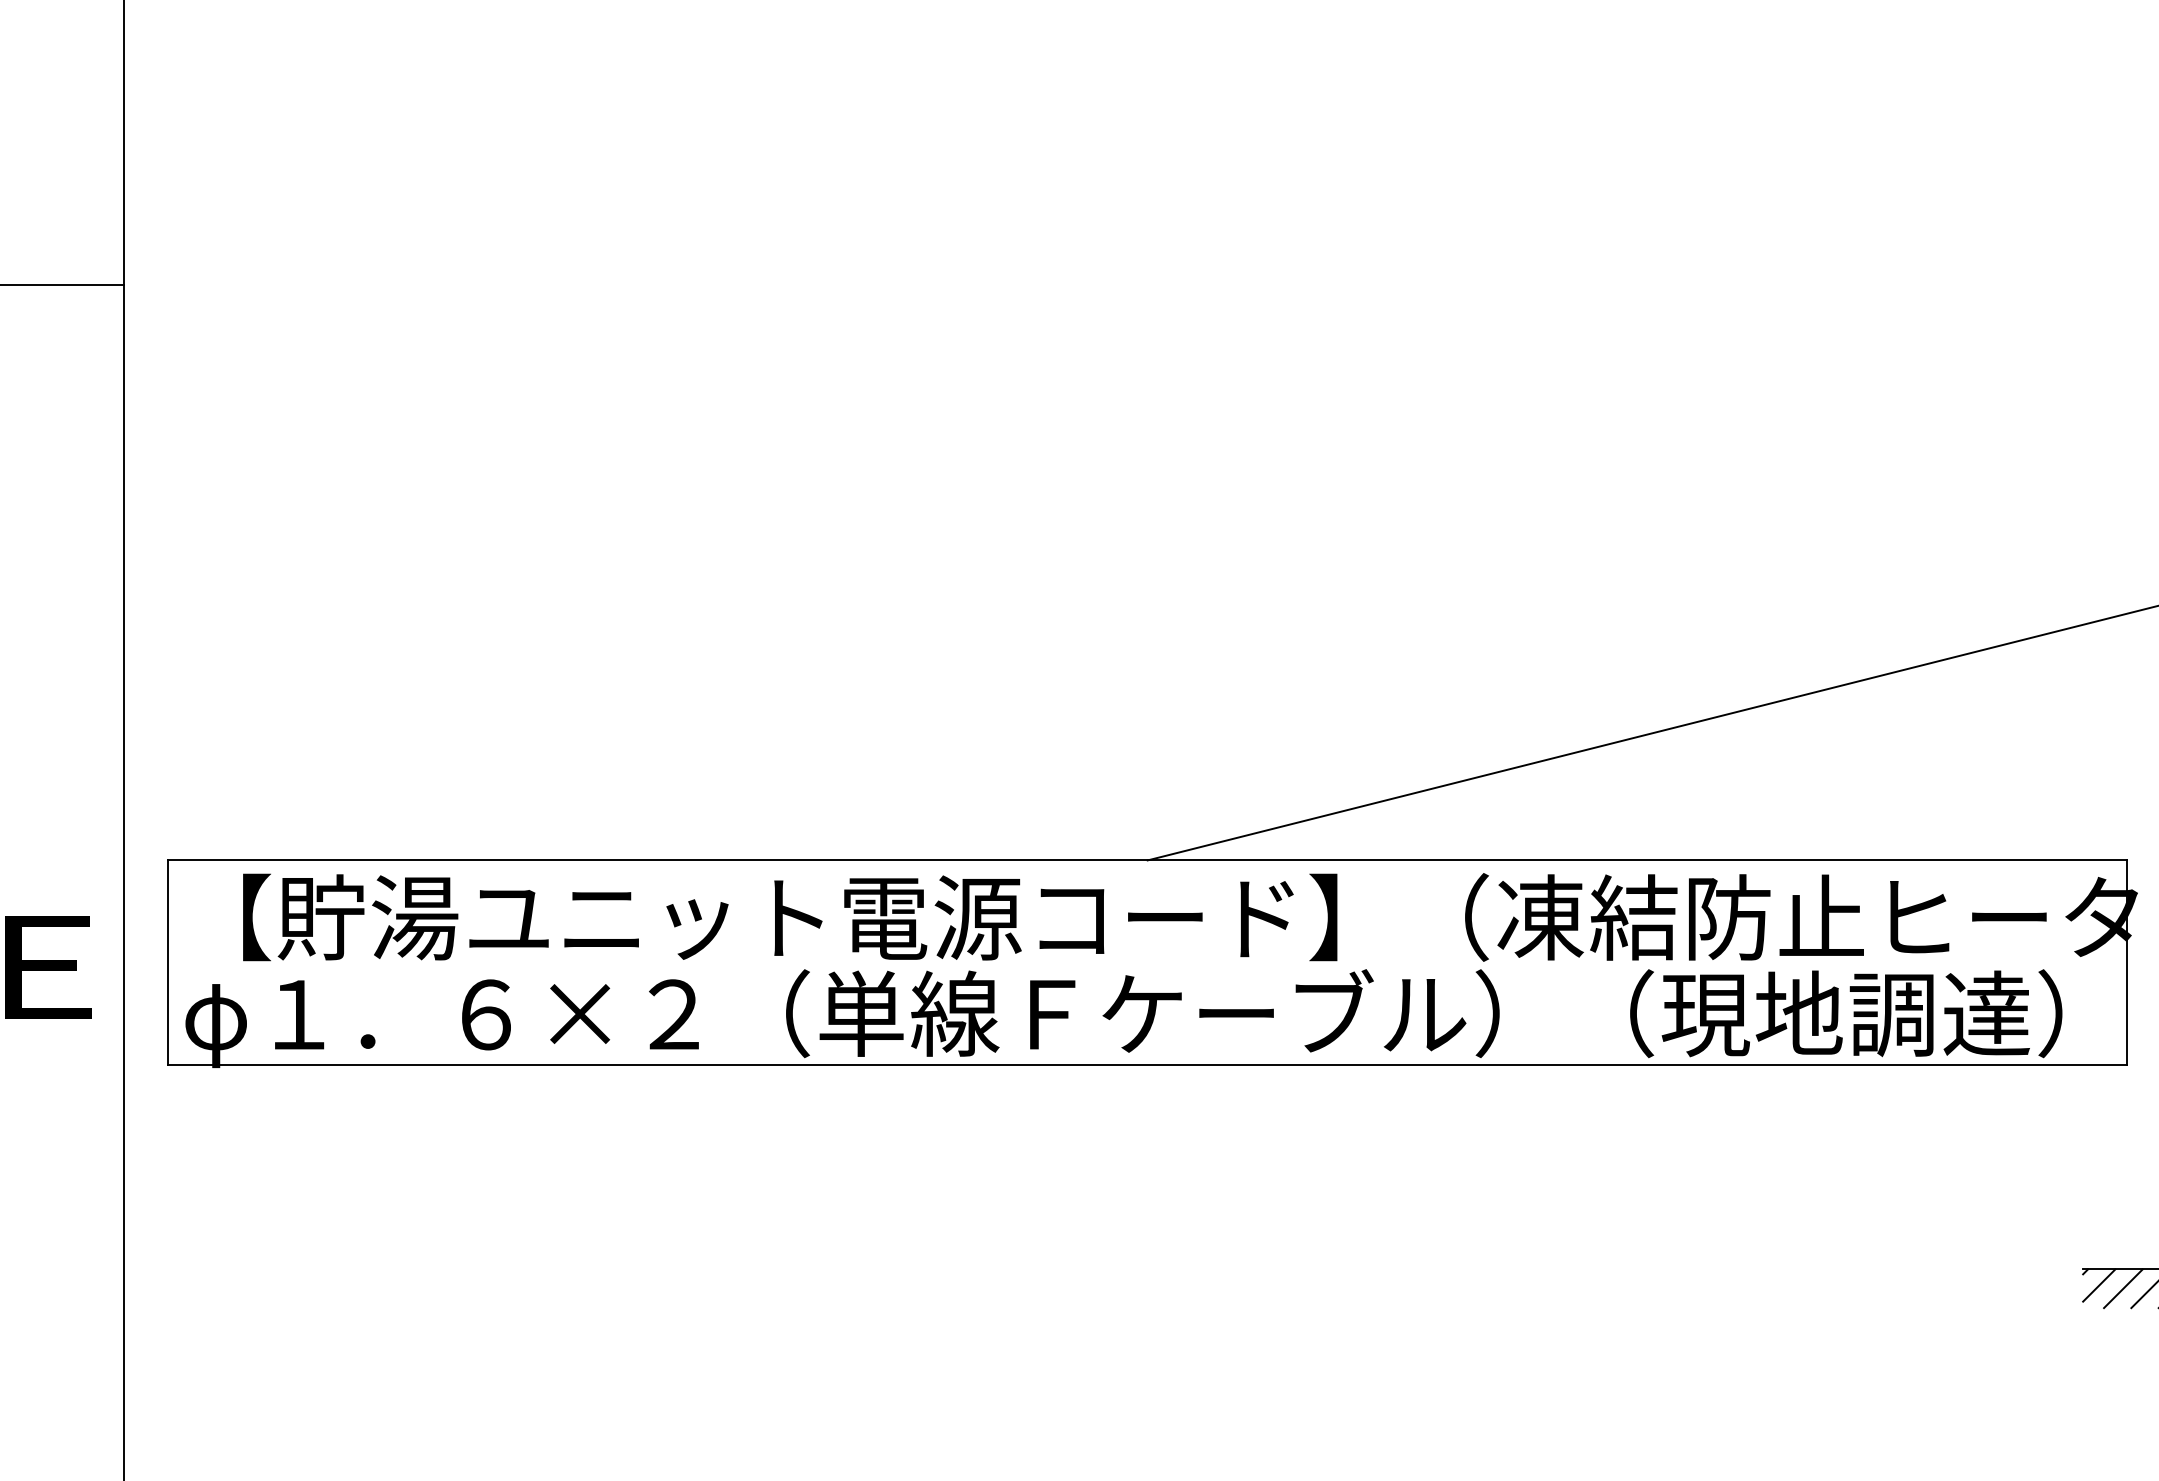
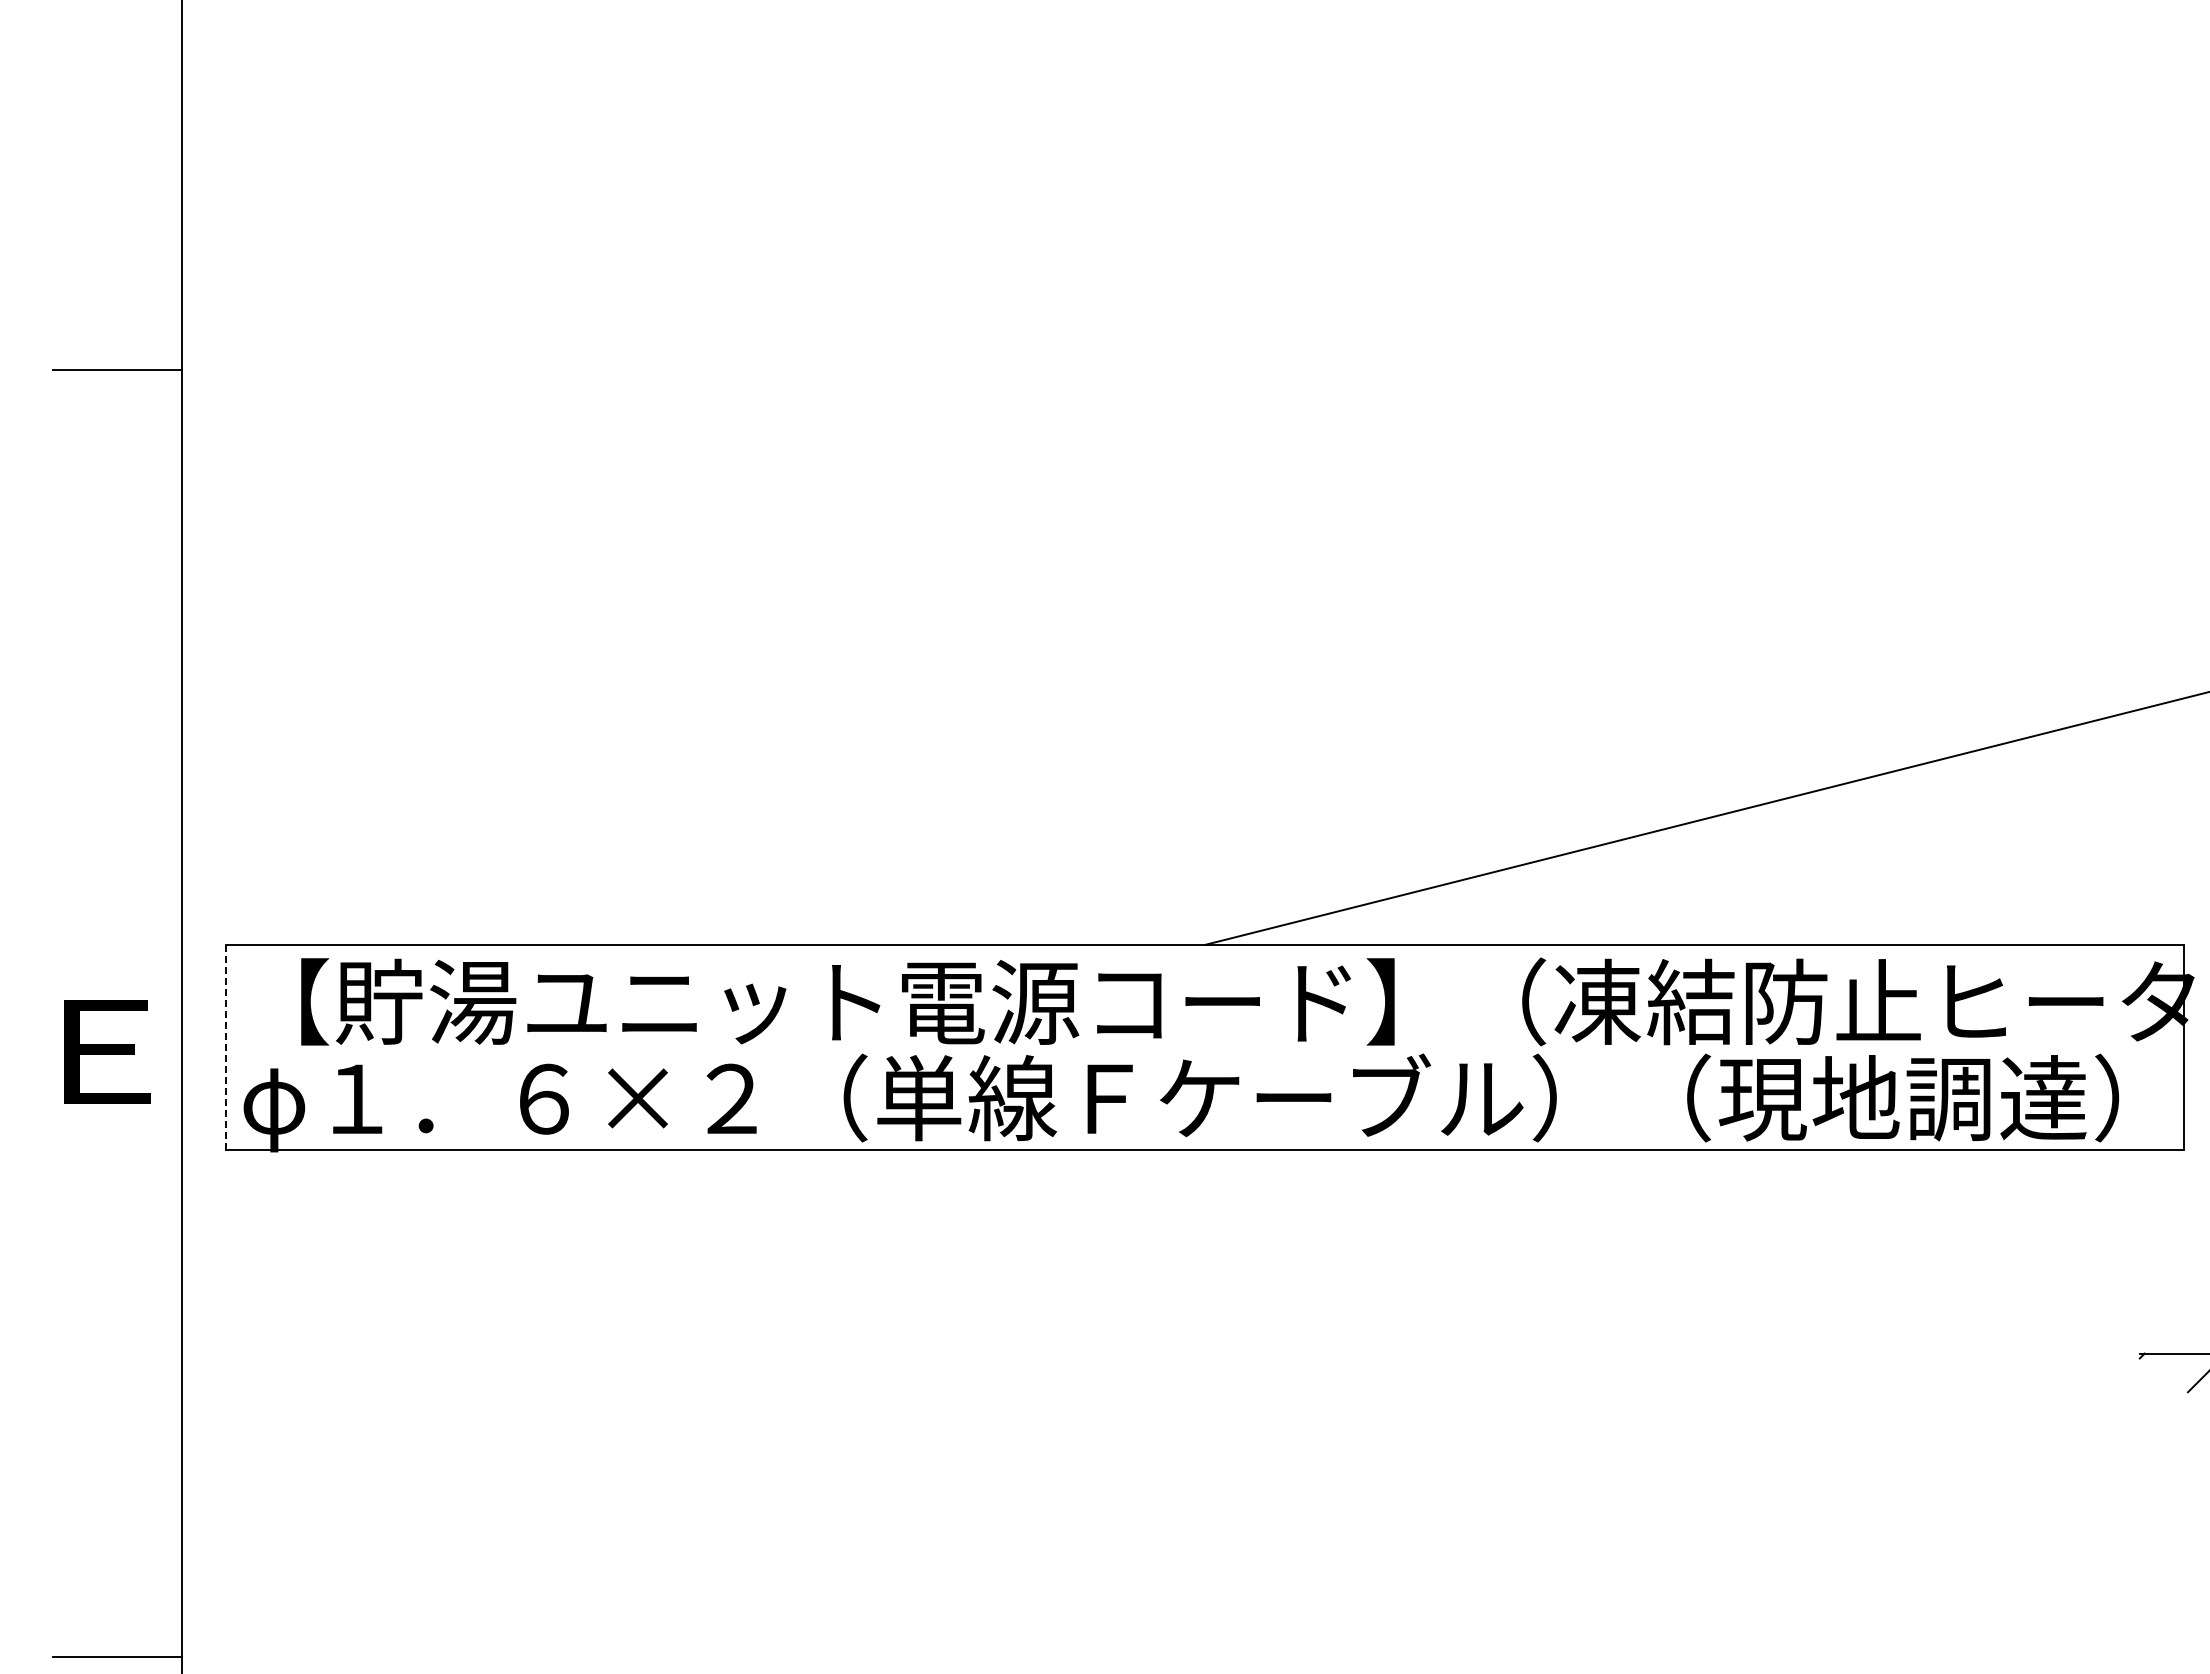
line: (168, 963) -> (226, 1047), solid -> dashed
line: (2098, 1285) -> (2155, 1369), removed
line: (2122, 1288) -> (2179, 1372), removed

